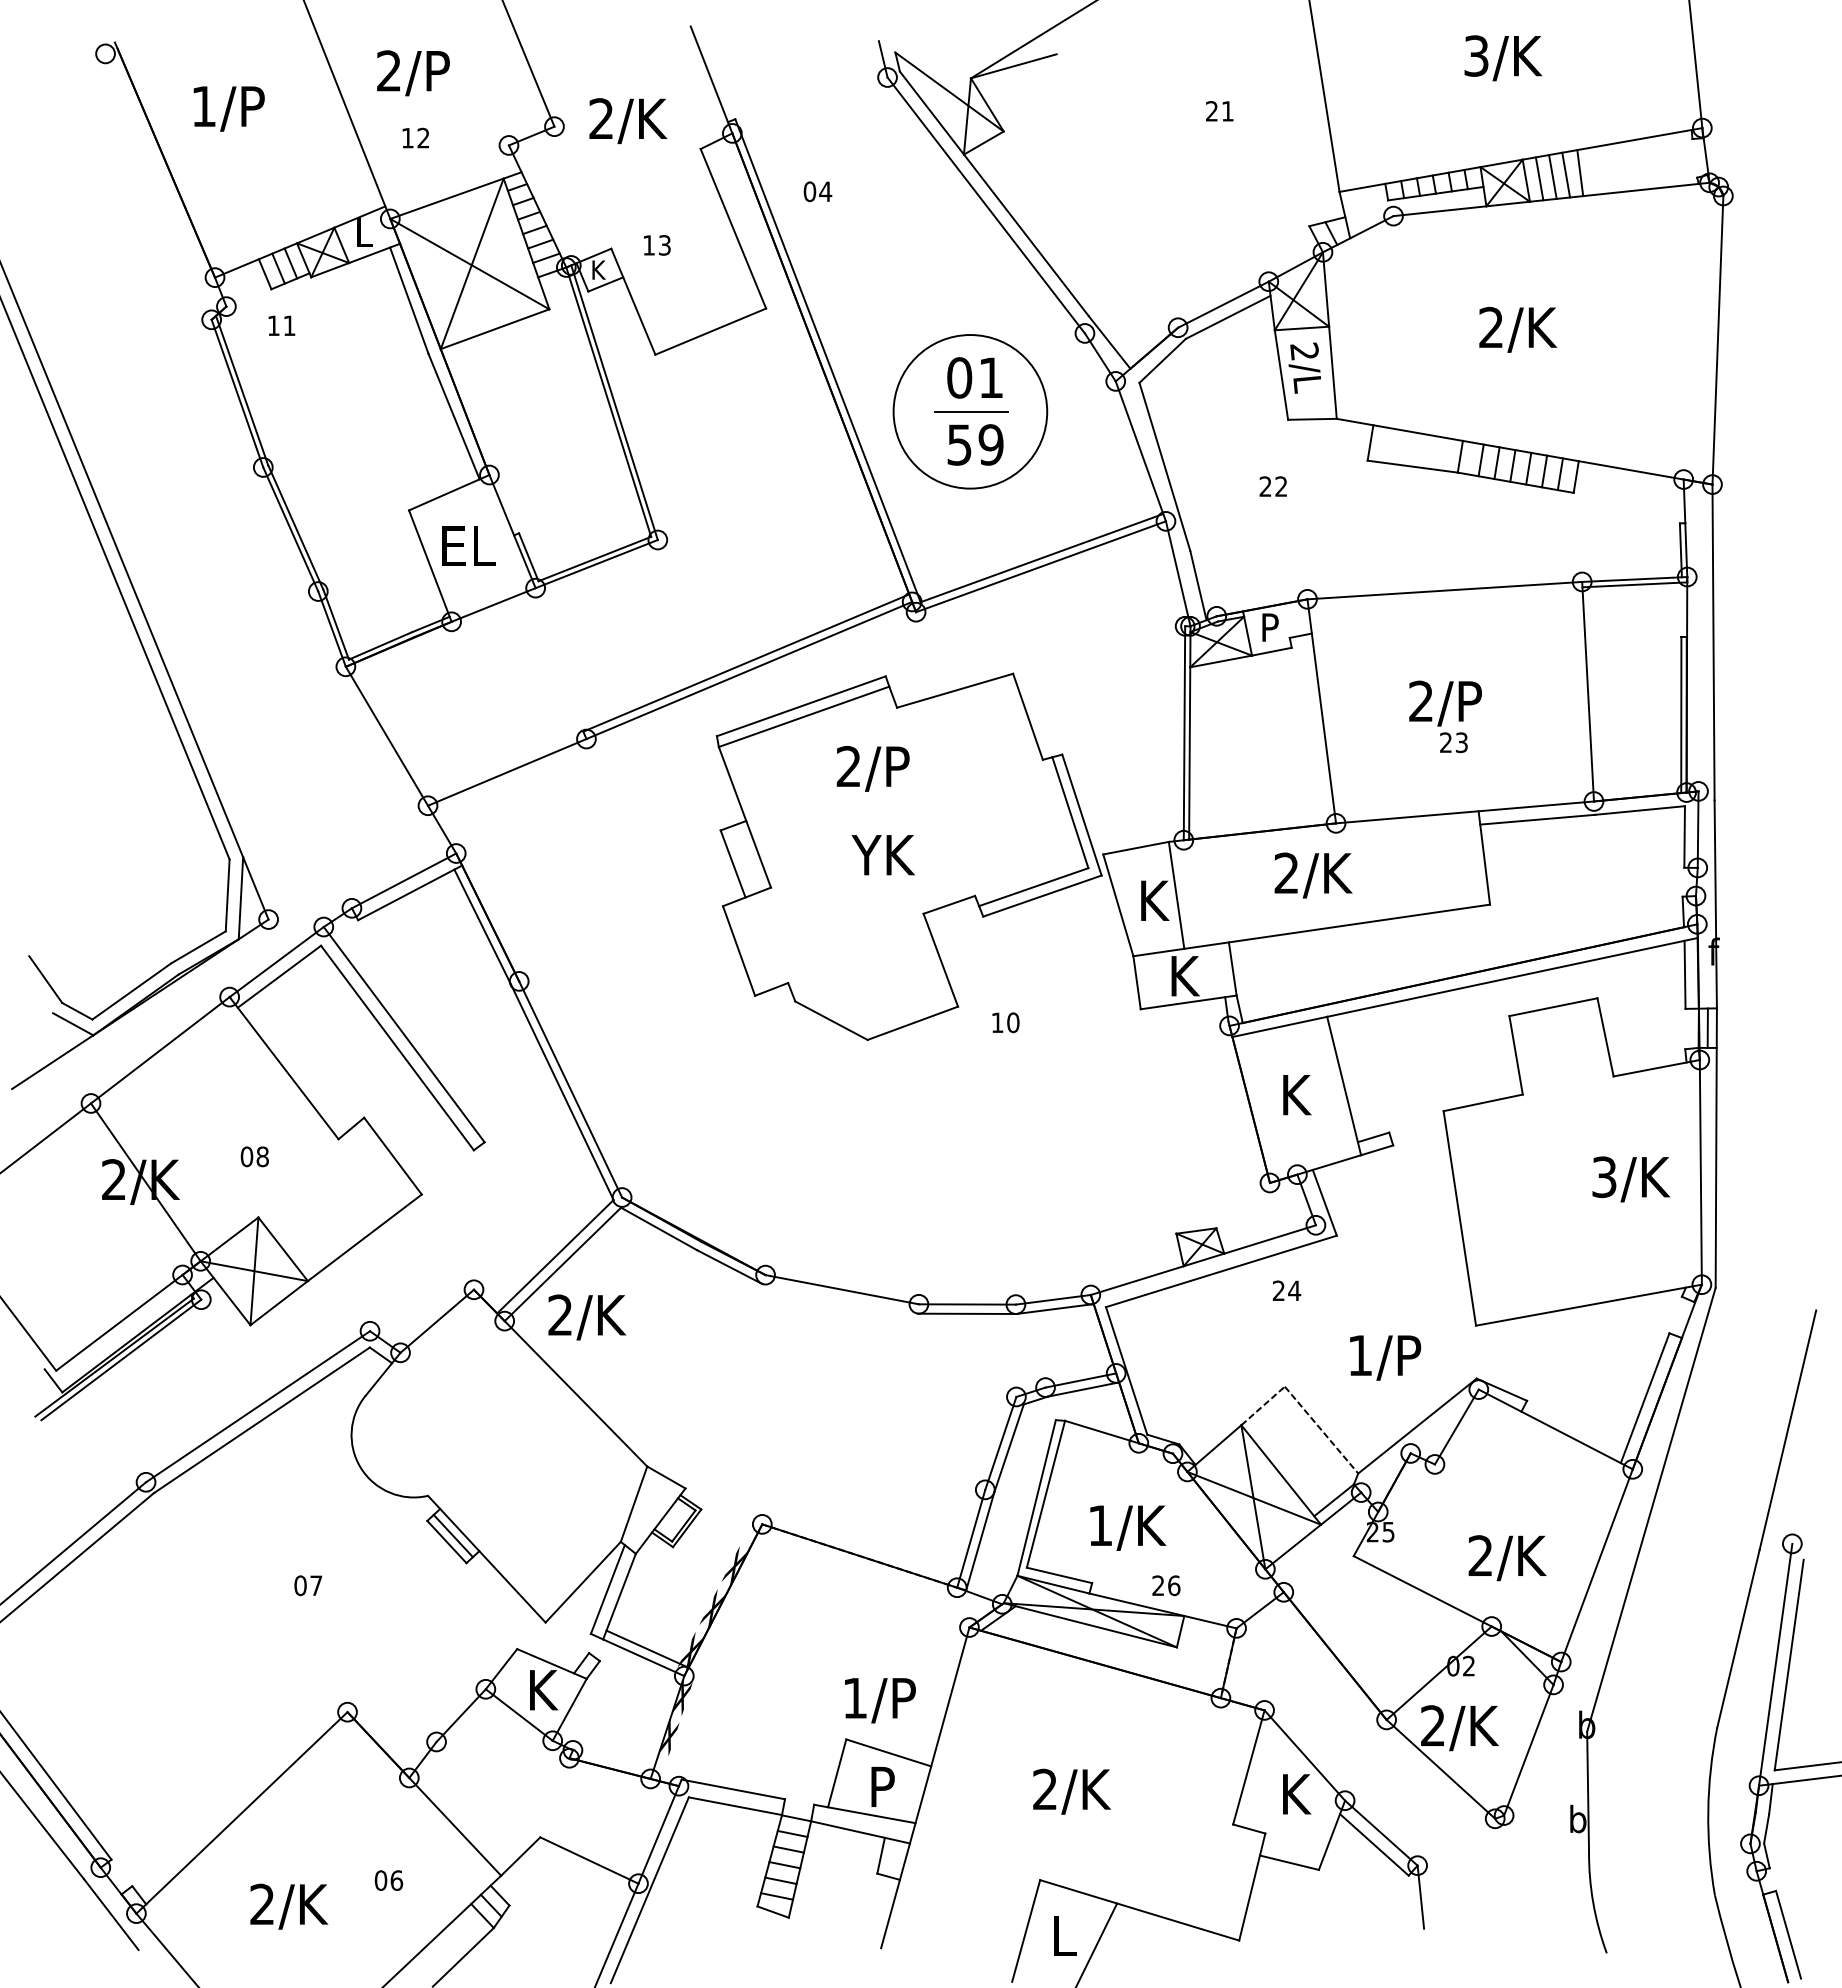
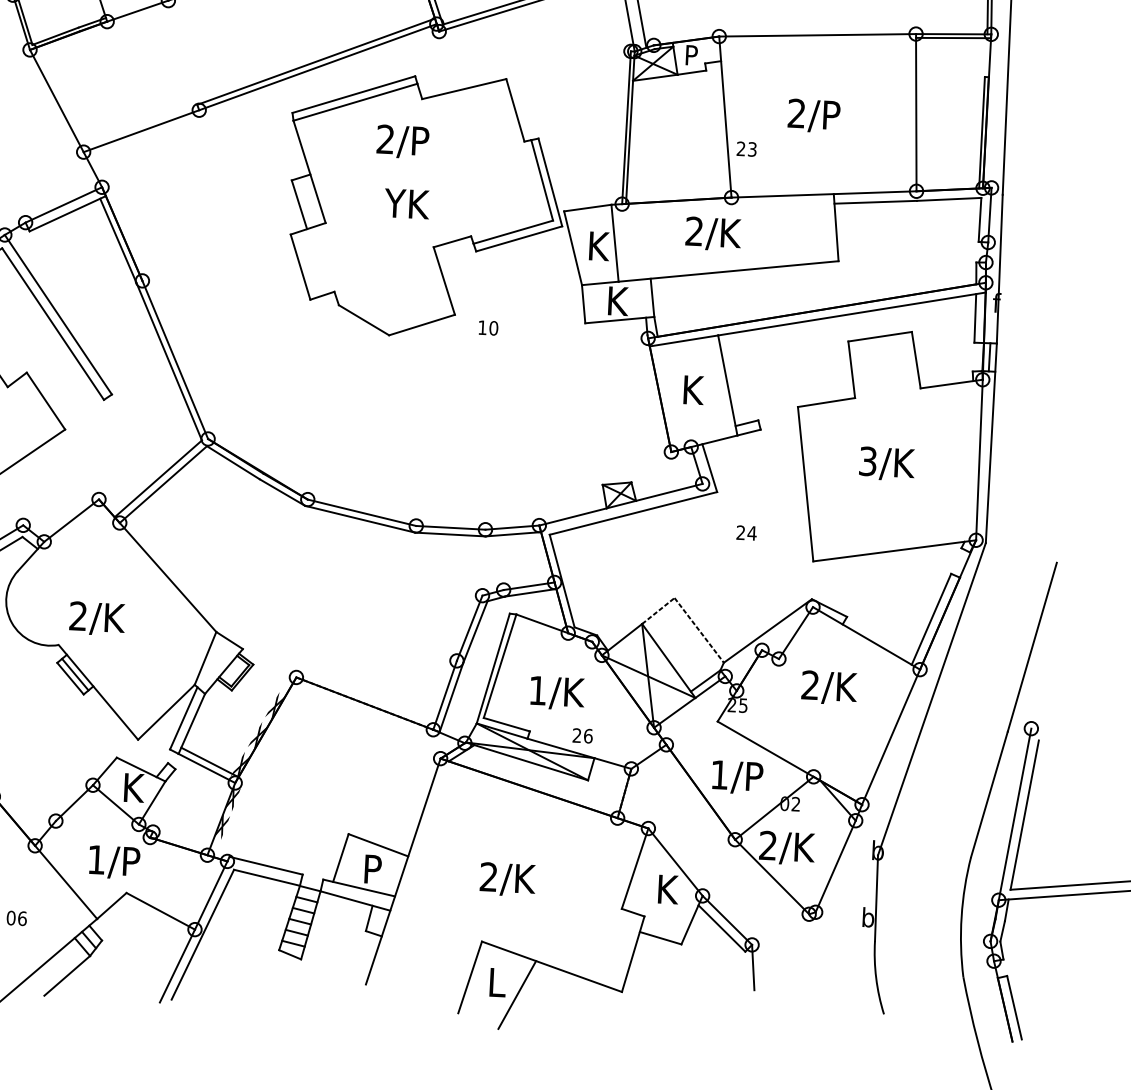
text: (1453, 742) -> (746, 149), moved
text: (1631, 1179) -> (887, 464), moved
text: (1286, 1290) -> (746, 532), moved
line: (840, 1298) -> (360, 518), added
text: (587, 1317) -> (97, 618), moved
text: (1385, 1357) -> (737, 777), moved
text: (1507, 1558) -> (829, 688), moved
text: (880, 1700) -> (114, 862), moved

